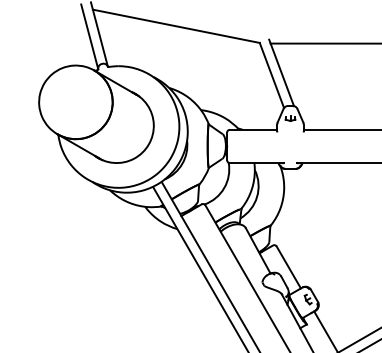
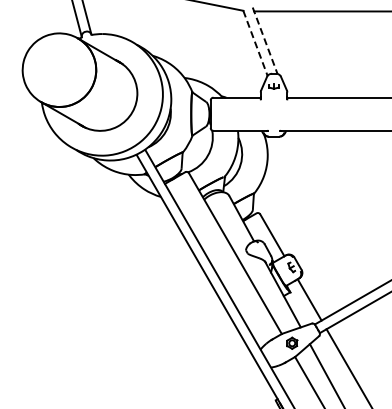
line: (281, 73) -> (265, 41), solid -> dashed
line: (271, 75) -> (255, 43), solid -> dashed

